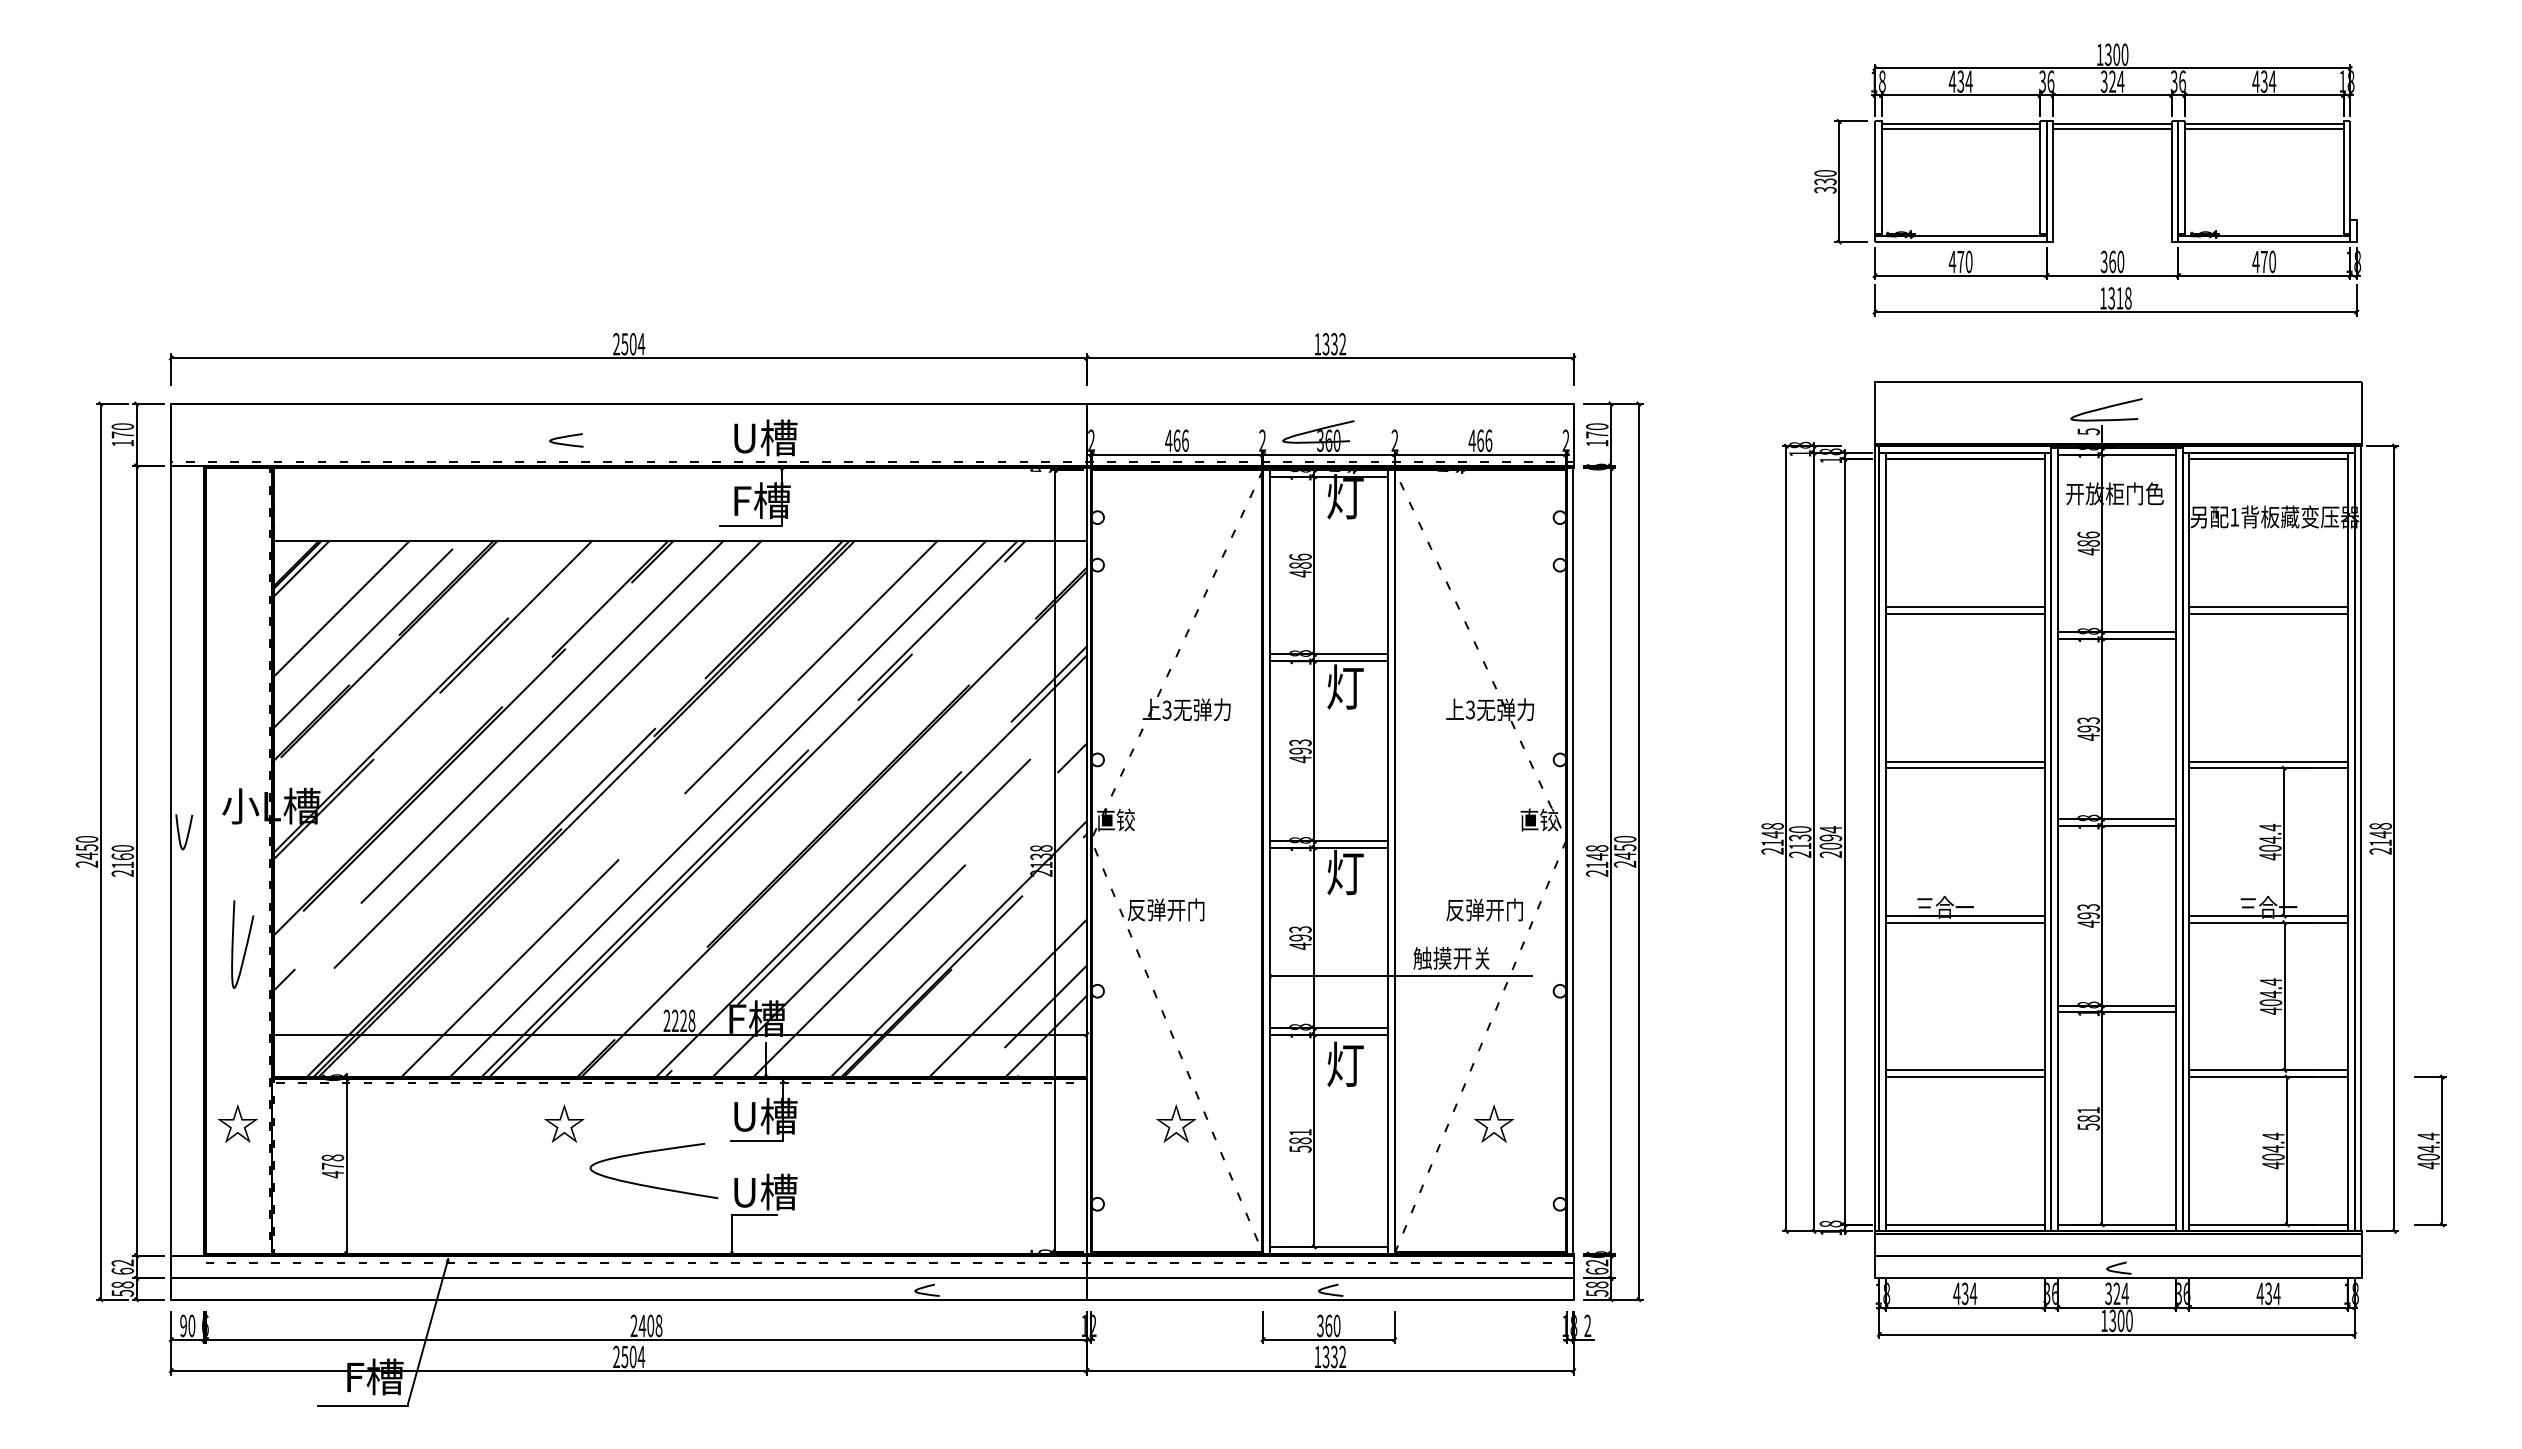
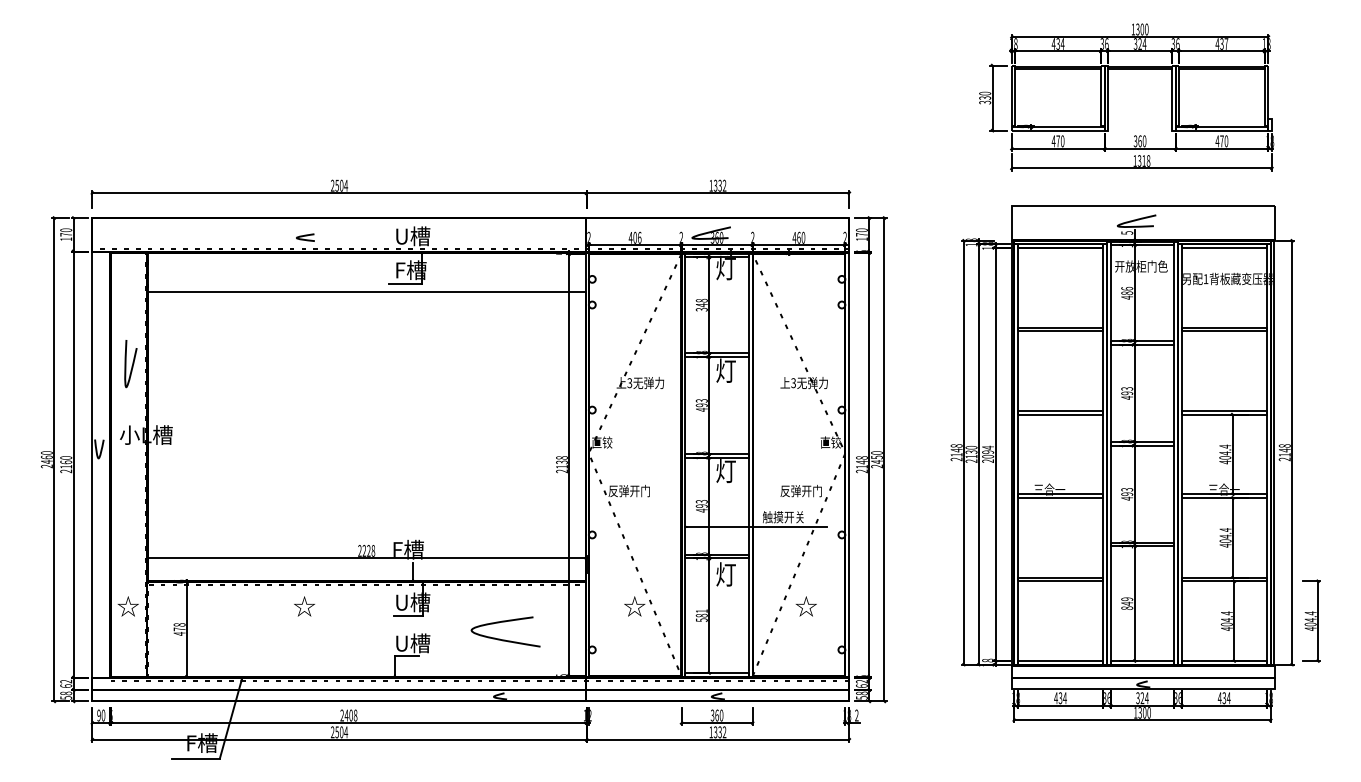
text: (2272, 80) -> (1226, 43), 434 -> 437
text: (1177, 440) -> (635, 237), 466 -> 406
text: (1488, 440) -> (803, 237), 466 -> 460
text: (1299, 564) -> (701, 304), 486 -> 348
hatch: (681, 808) -> (367, 436), removed
text: (86, 847) -> (46, 457), 2450 -> 2460
curve: (243, 947) -> (131, 365), moved
text: (2089, 1118) -> (1127, 603), 581 -> 849
curve: (653, 1184) -> (505, 639), moved

